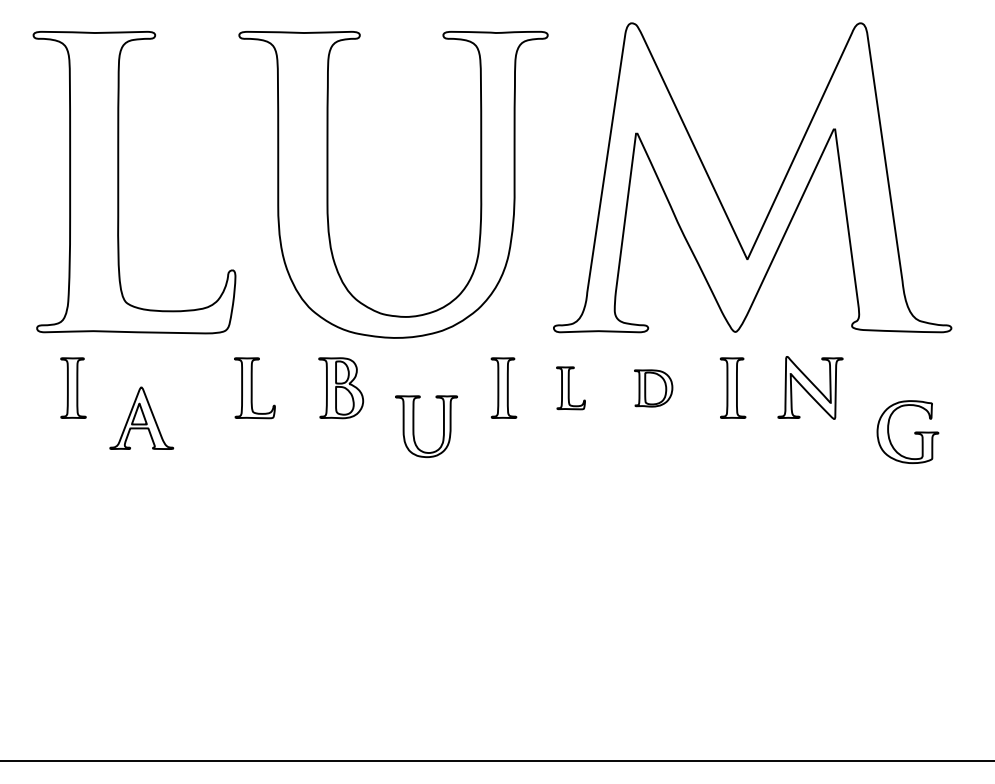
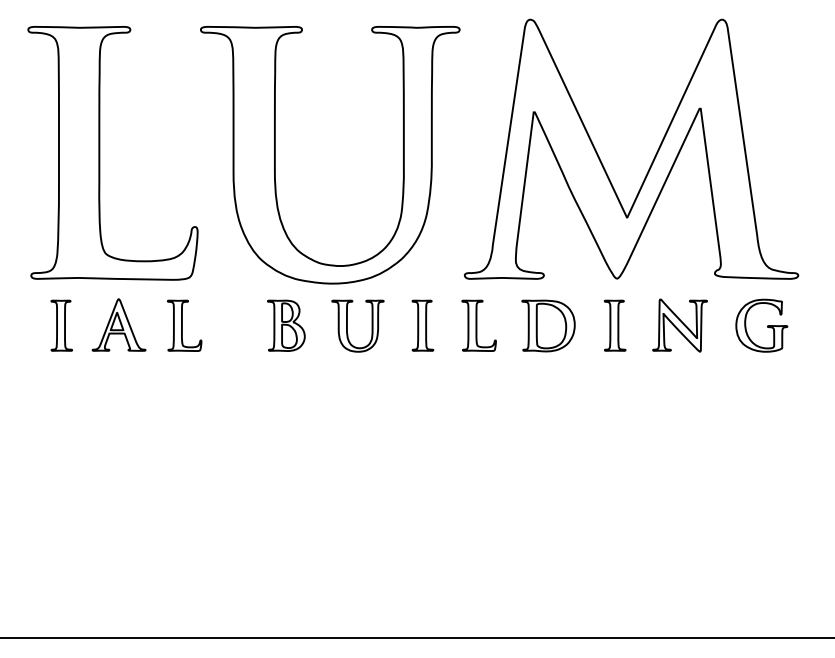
part: (254, 388) -> (184, 326), moved
part: (570, 388) -> (478, 326), size x1.43
part: (653, 388) -> (548, 326), size x1.67
part: (141, 417) -> (118, 324), moved
part: (414, 426) -> (347, 326), moved
part: (914, 432) -> (767, 326), moved

